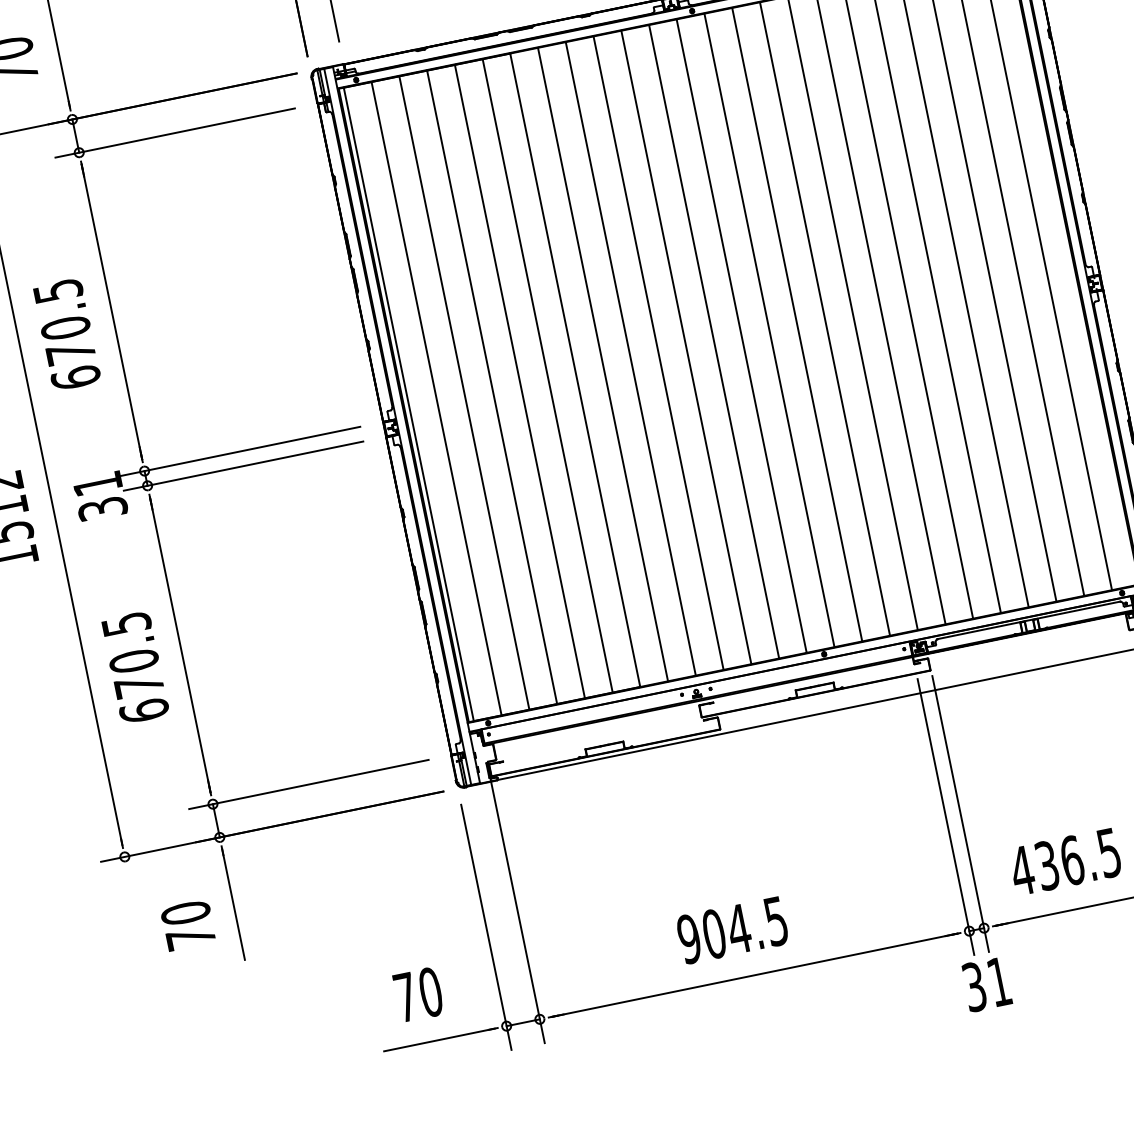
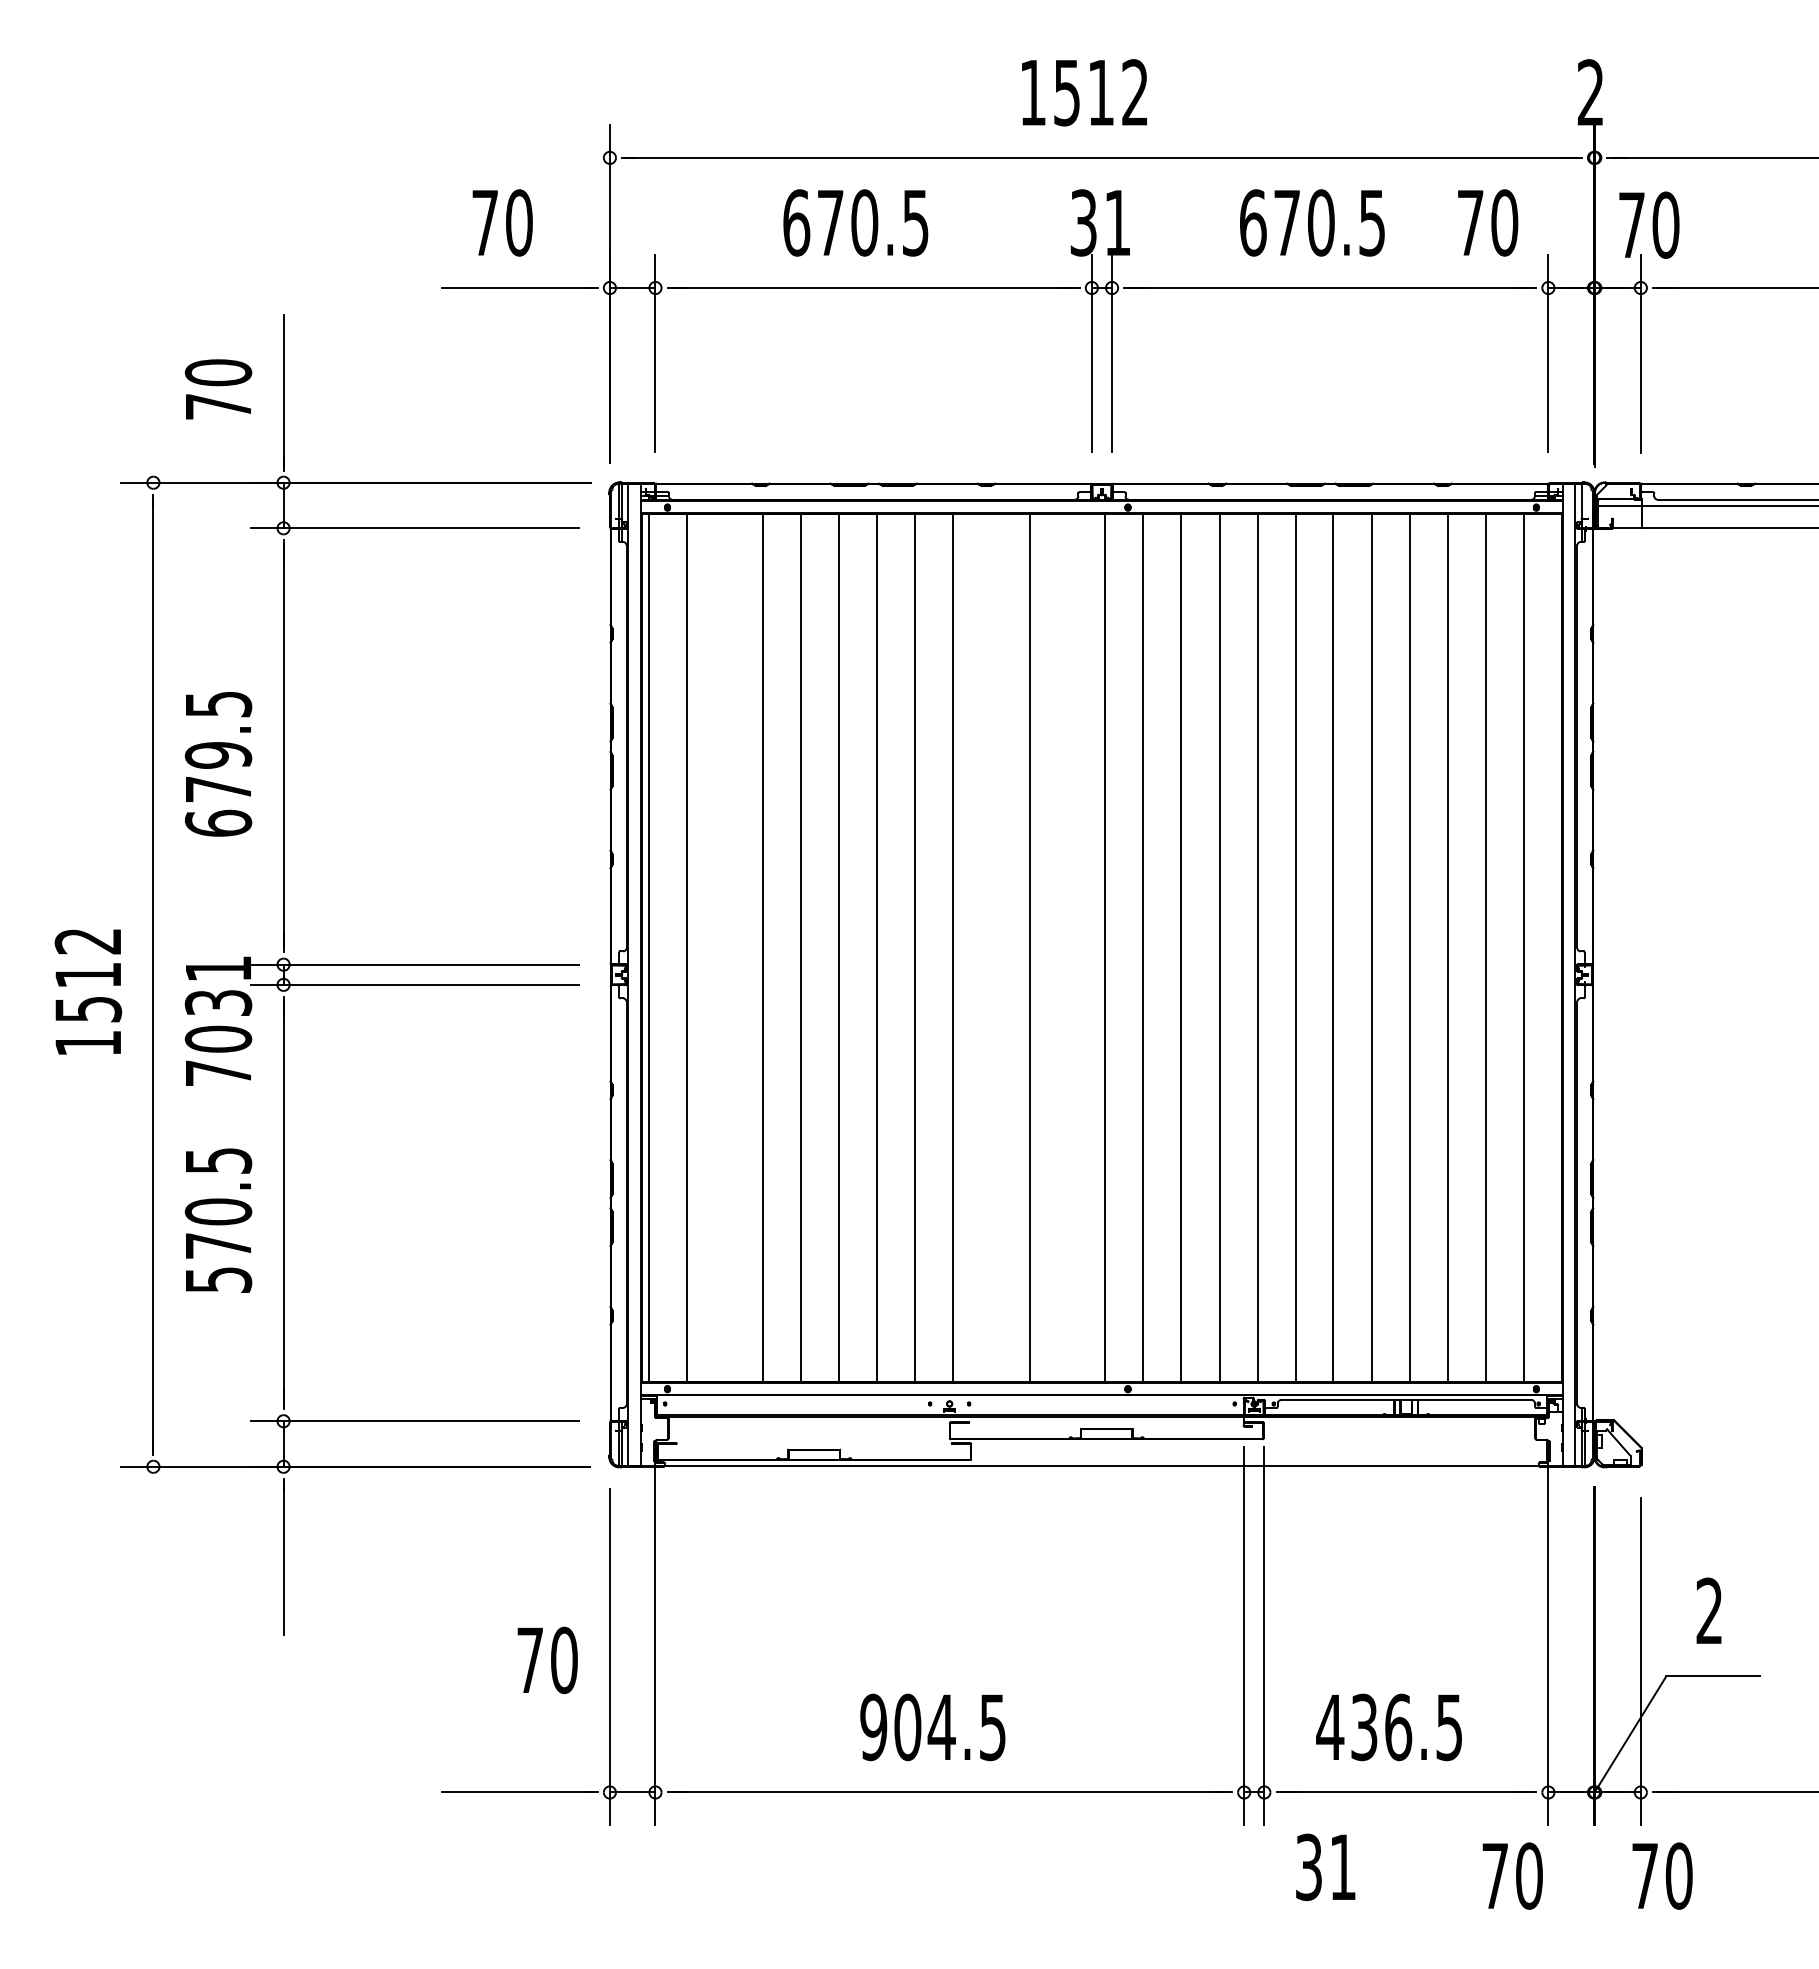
text: (65, 327) -> (218, 754), 670.5 -> 679.5
line: (714, 341) -> (1067, 948), removed
line: (658, 353) -> (991, 948), removed
line: (464, 393) -> (725, 948), removed
text: (144, 710) -> (218, 1279), 670.5 -> 570.5
text: (188, 925) -> (218, 1055), moved
text: (986, 984) -> (1325, 1867), moved
text: (418, 994) -> (547, 1660), moved

